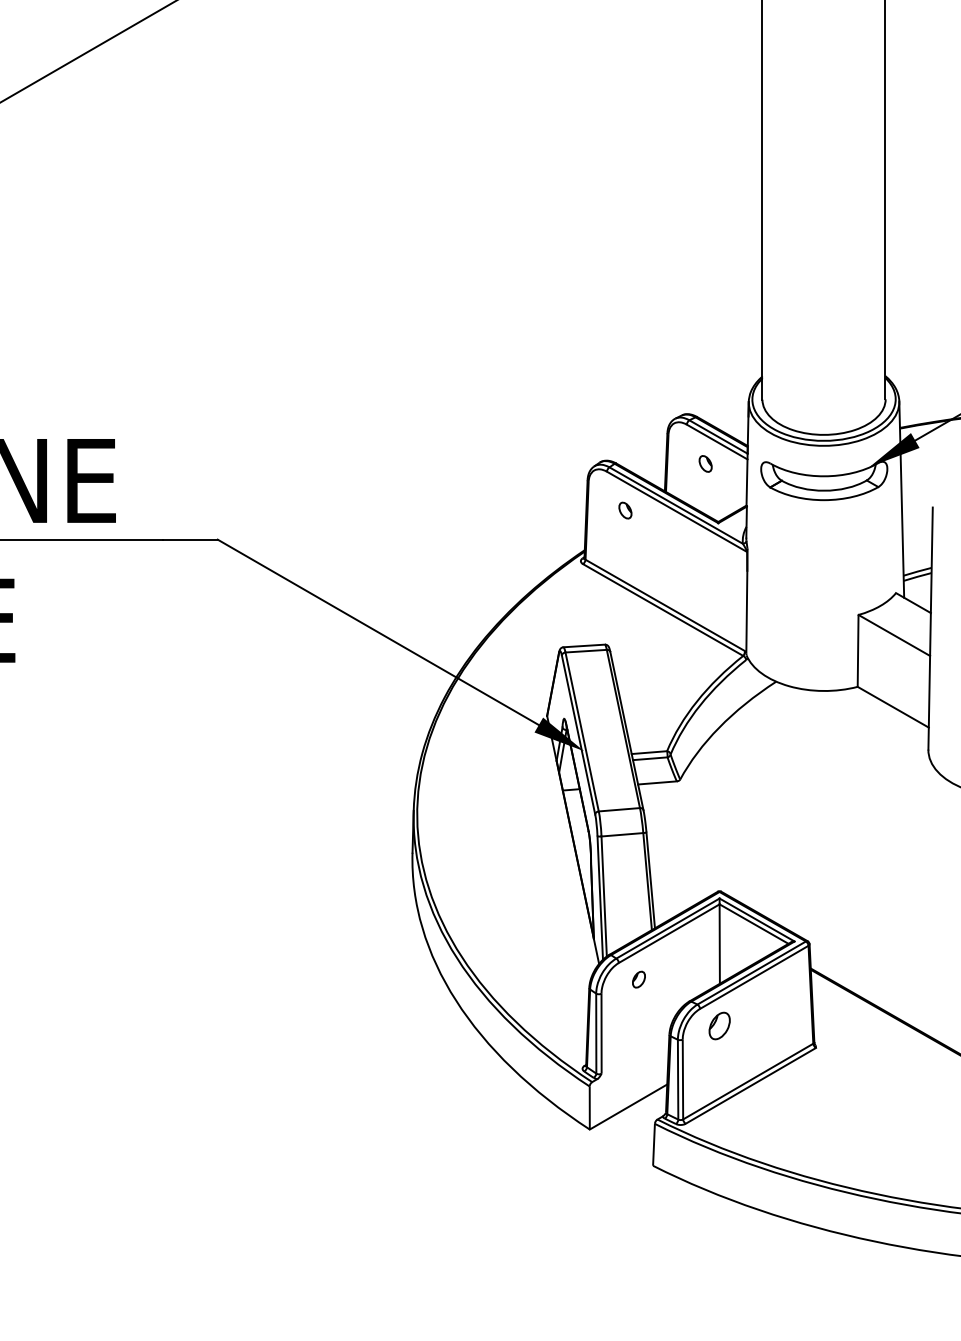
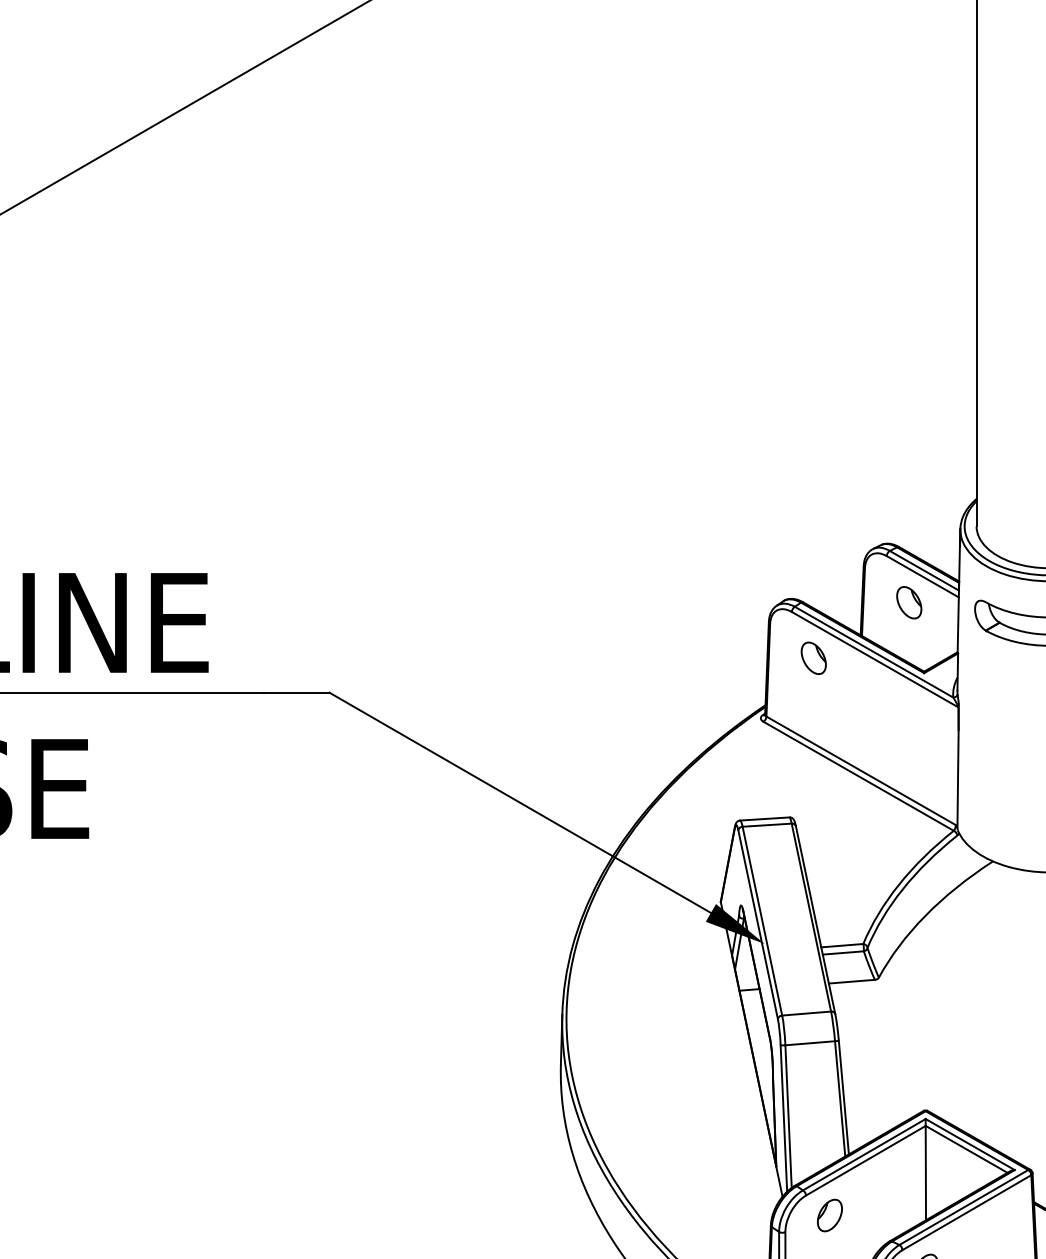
part: (705, 463) -> (908, 602), size x1.67
part: (625, 510) -> (813, 658), size x1.67
part: (638, 979) -> (829, 1215), size x1.67

